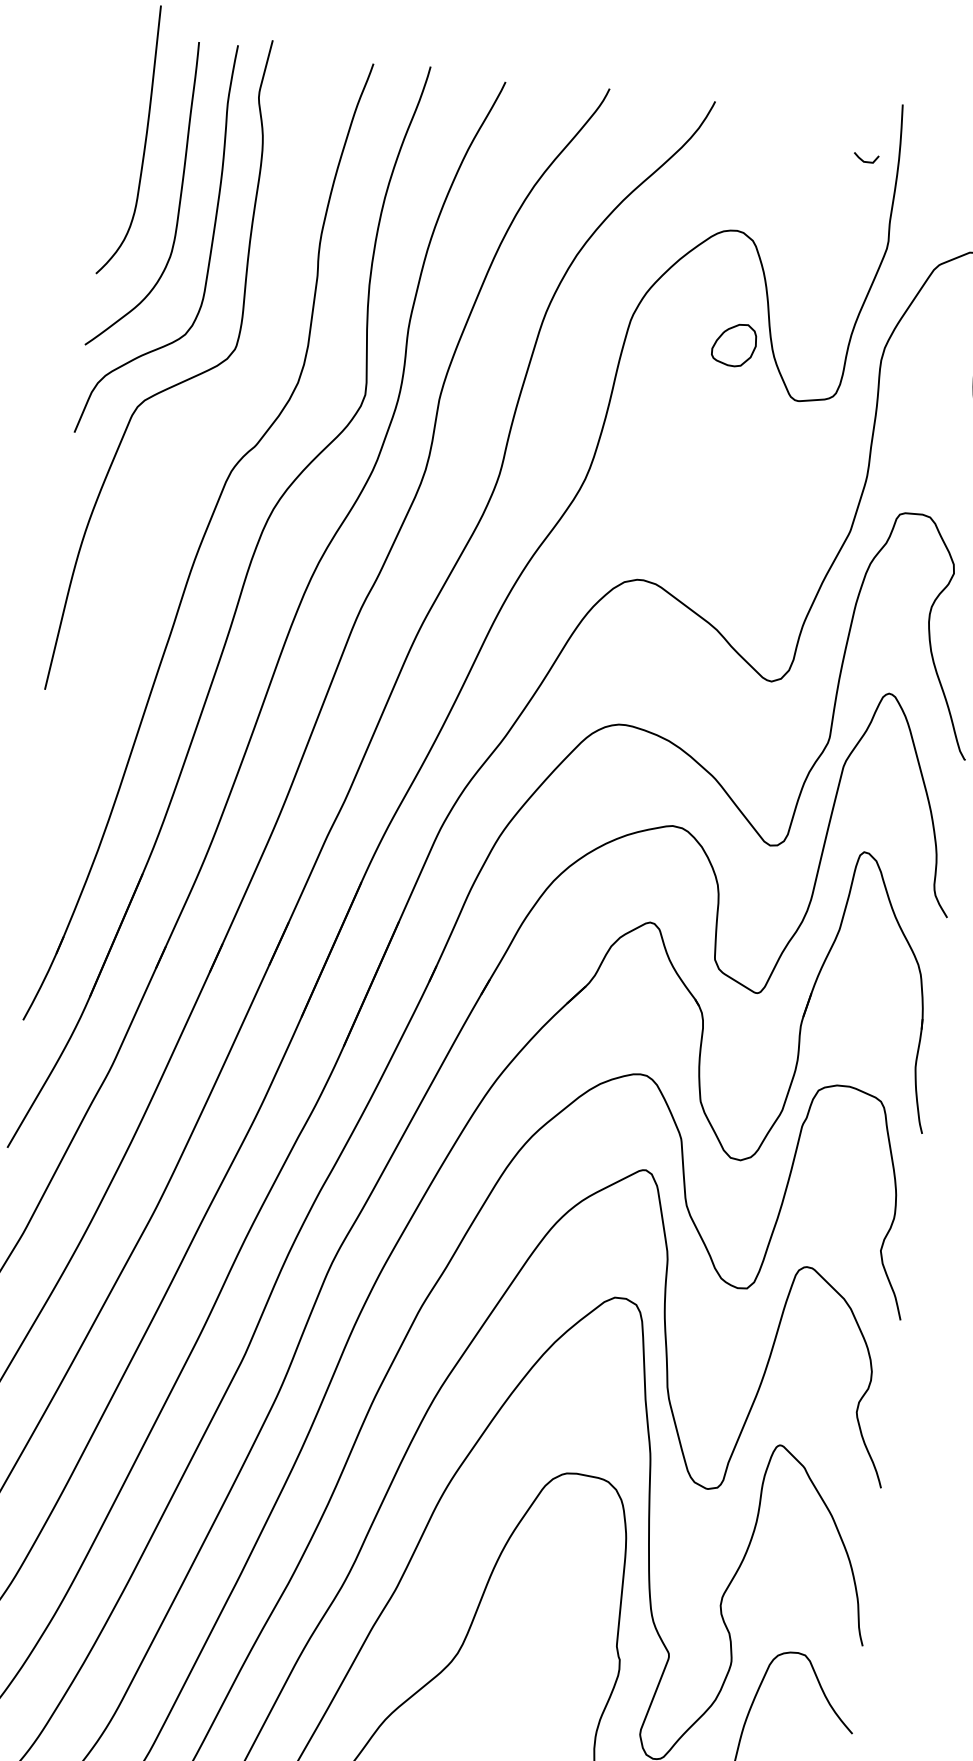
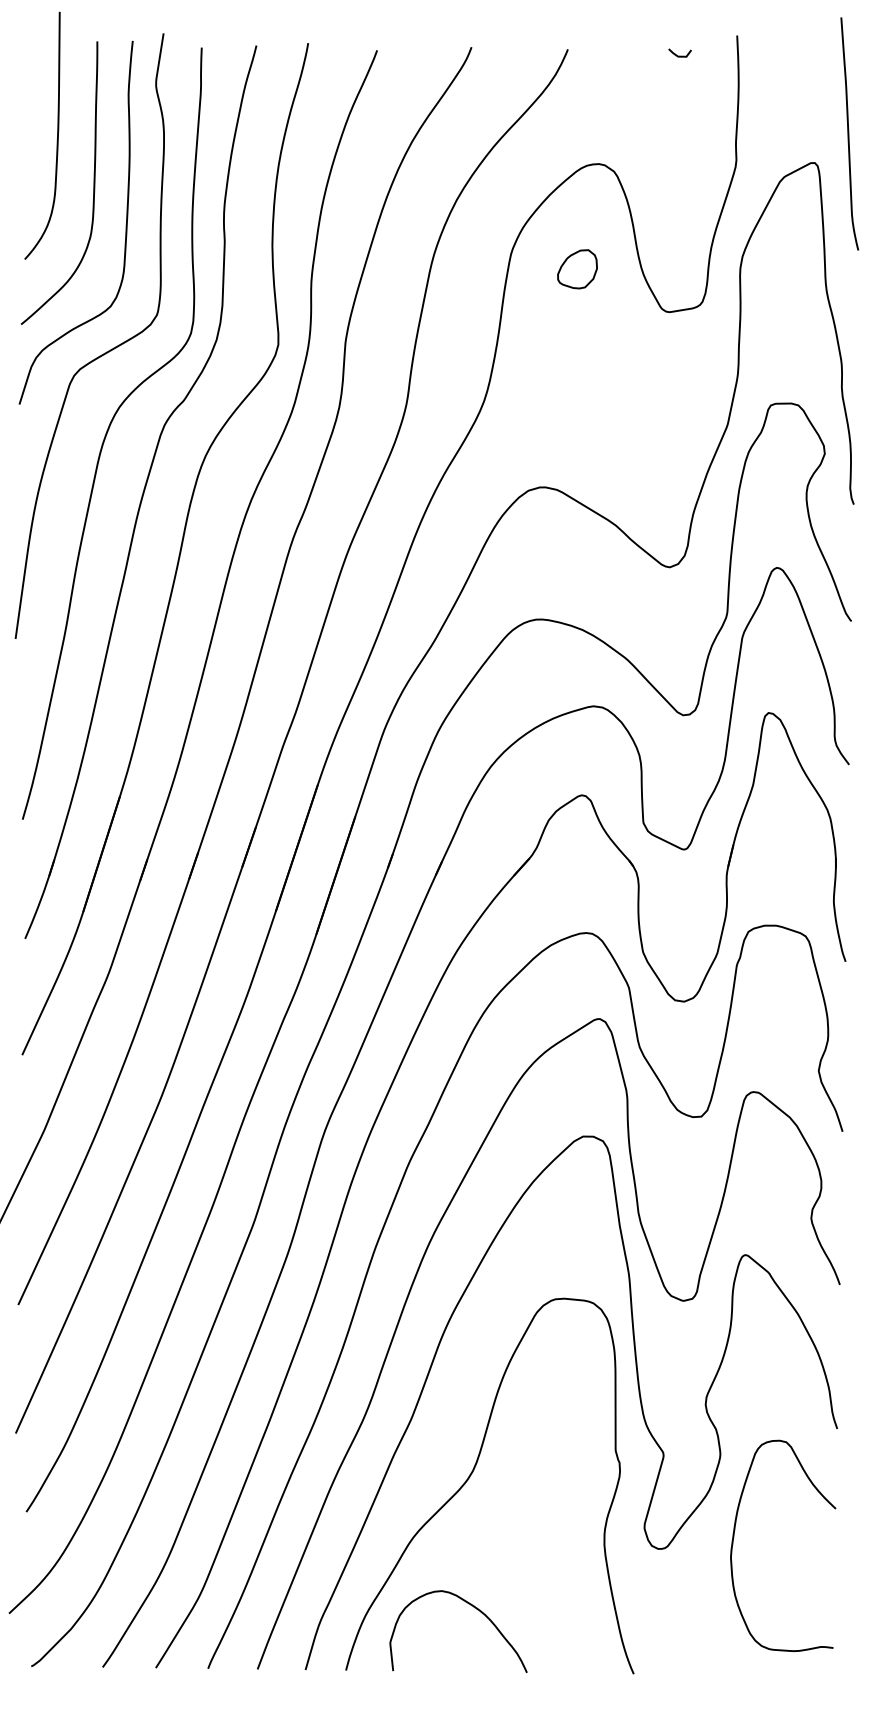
line: (865, 160) -> (679, 55), moved
part: (734, 345) -> (577, 269), moved
curve: (169, 471) -> (108, 431), added

